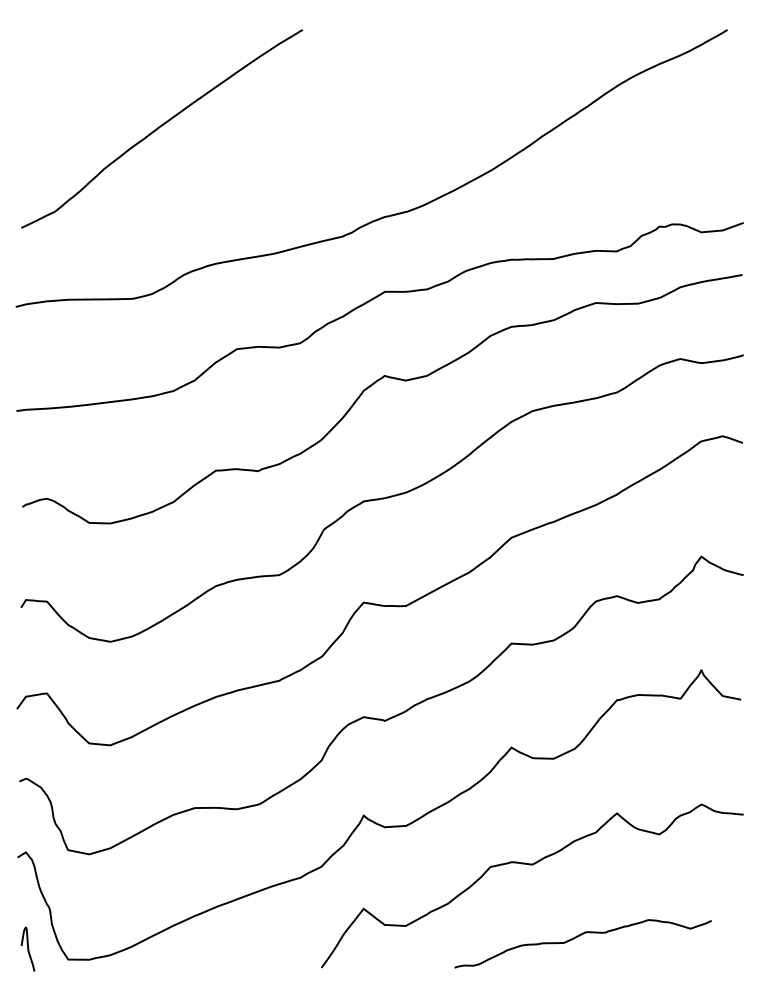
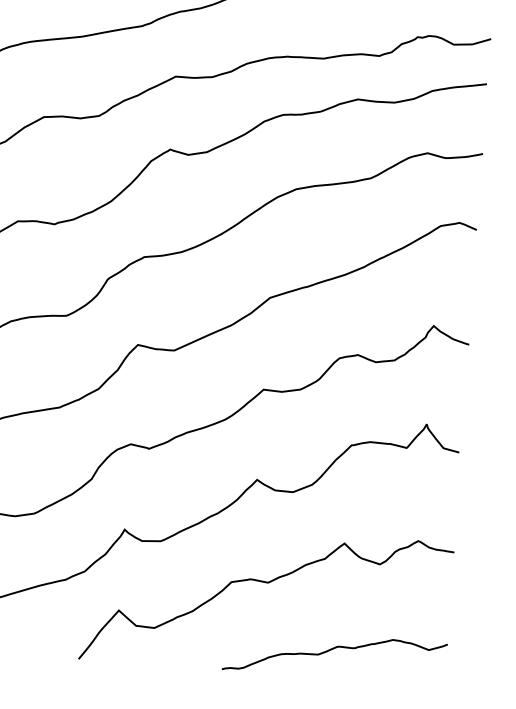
curve: (579, 936) -> (332, 649), moved

